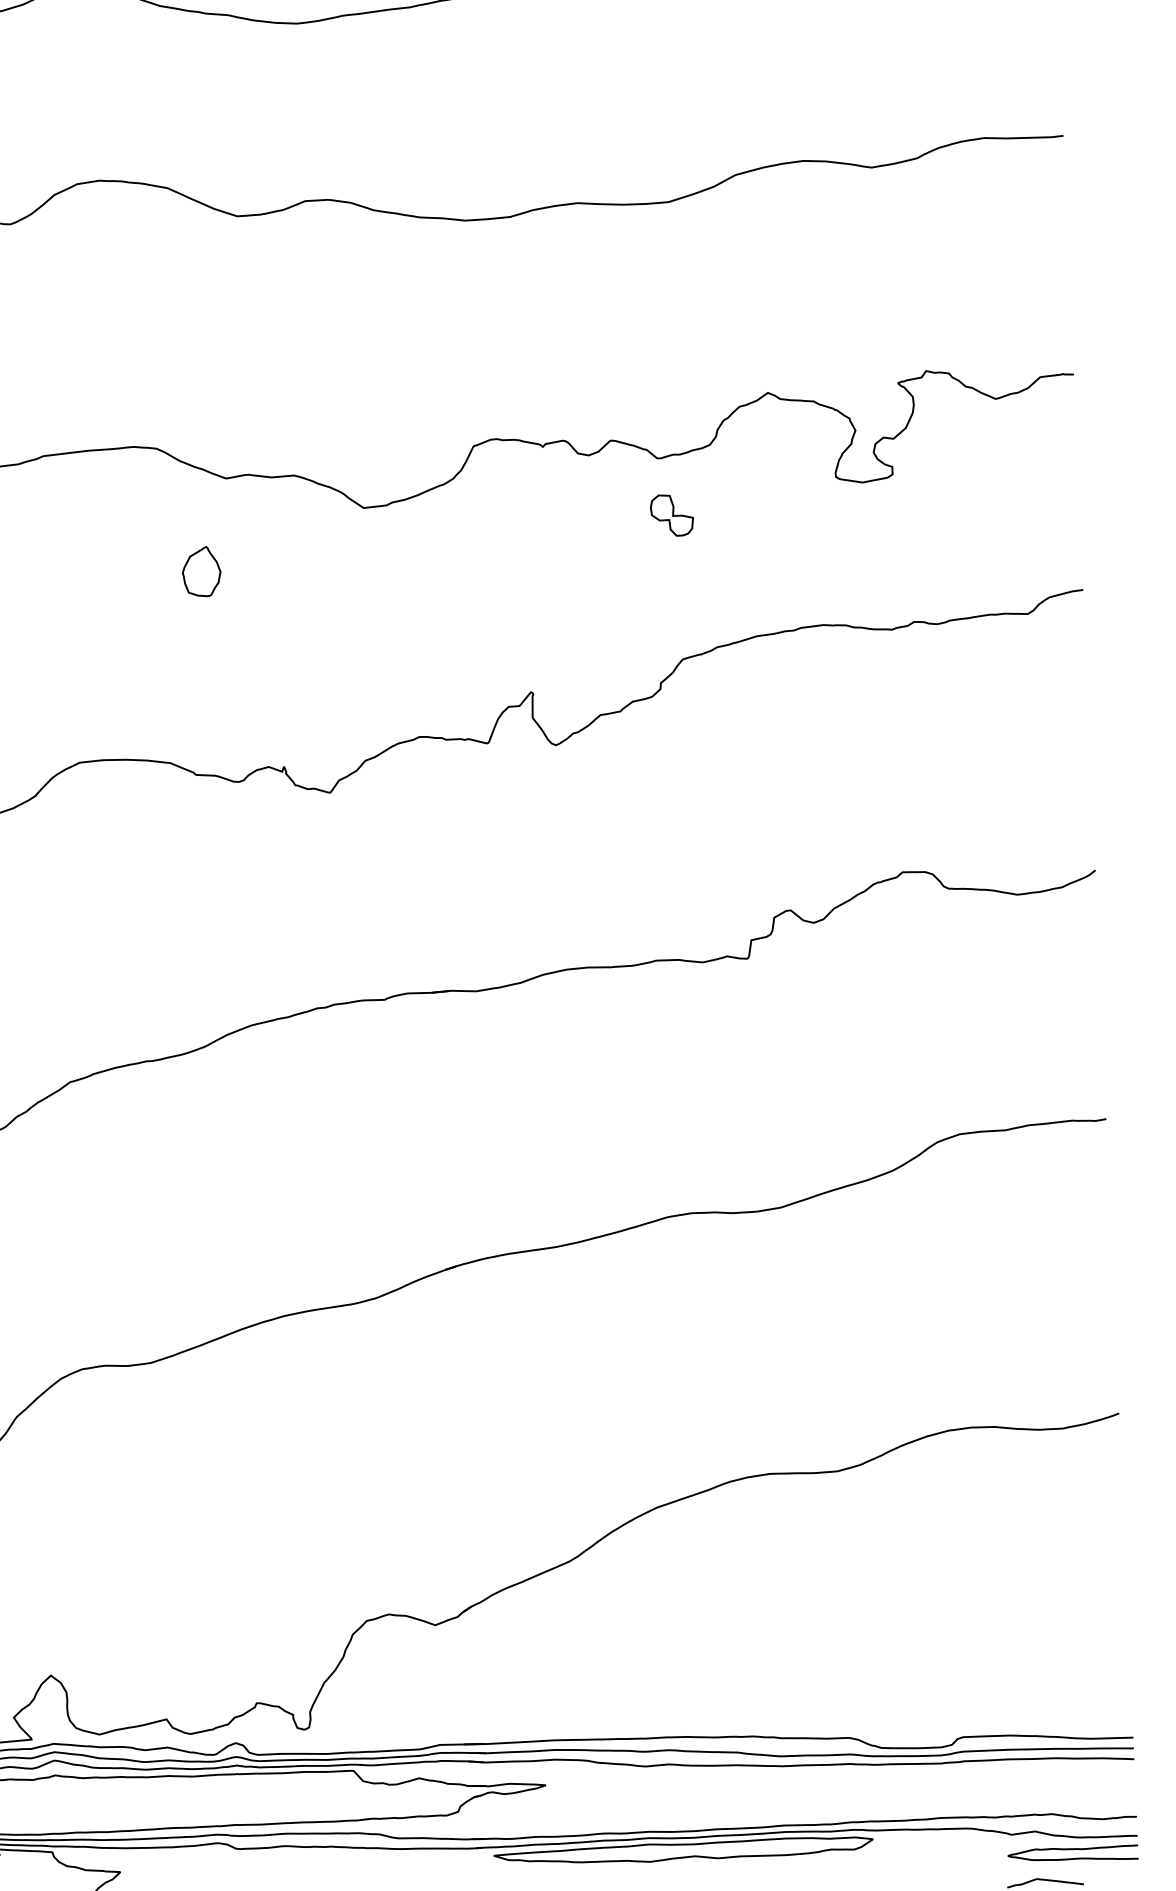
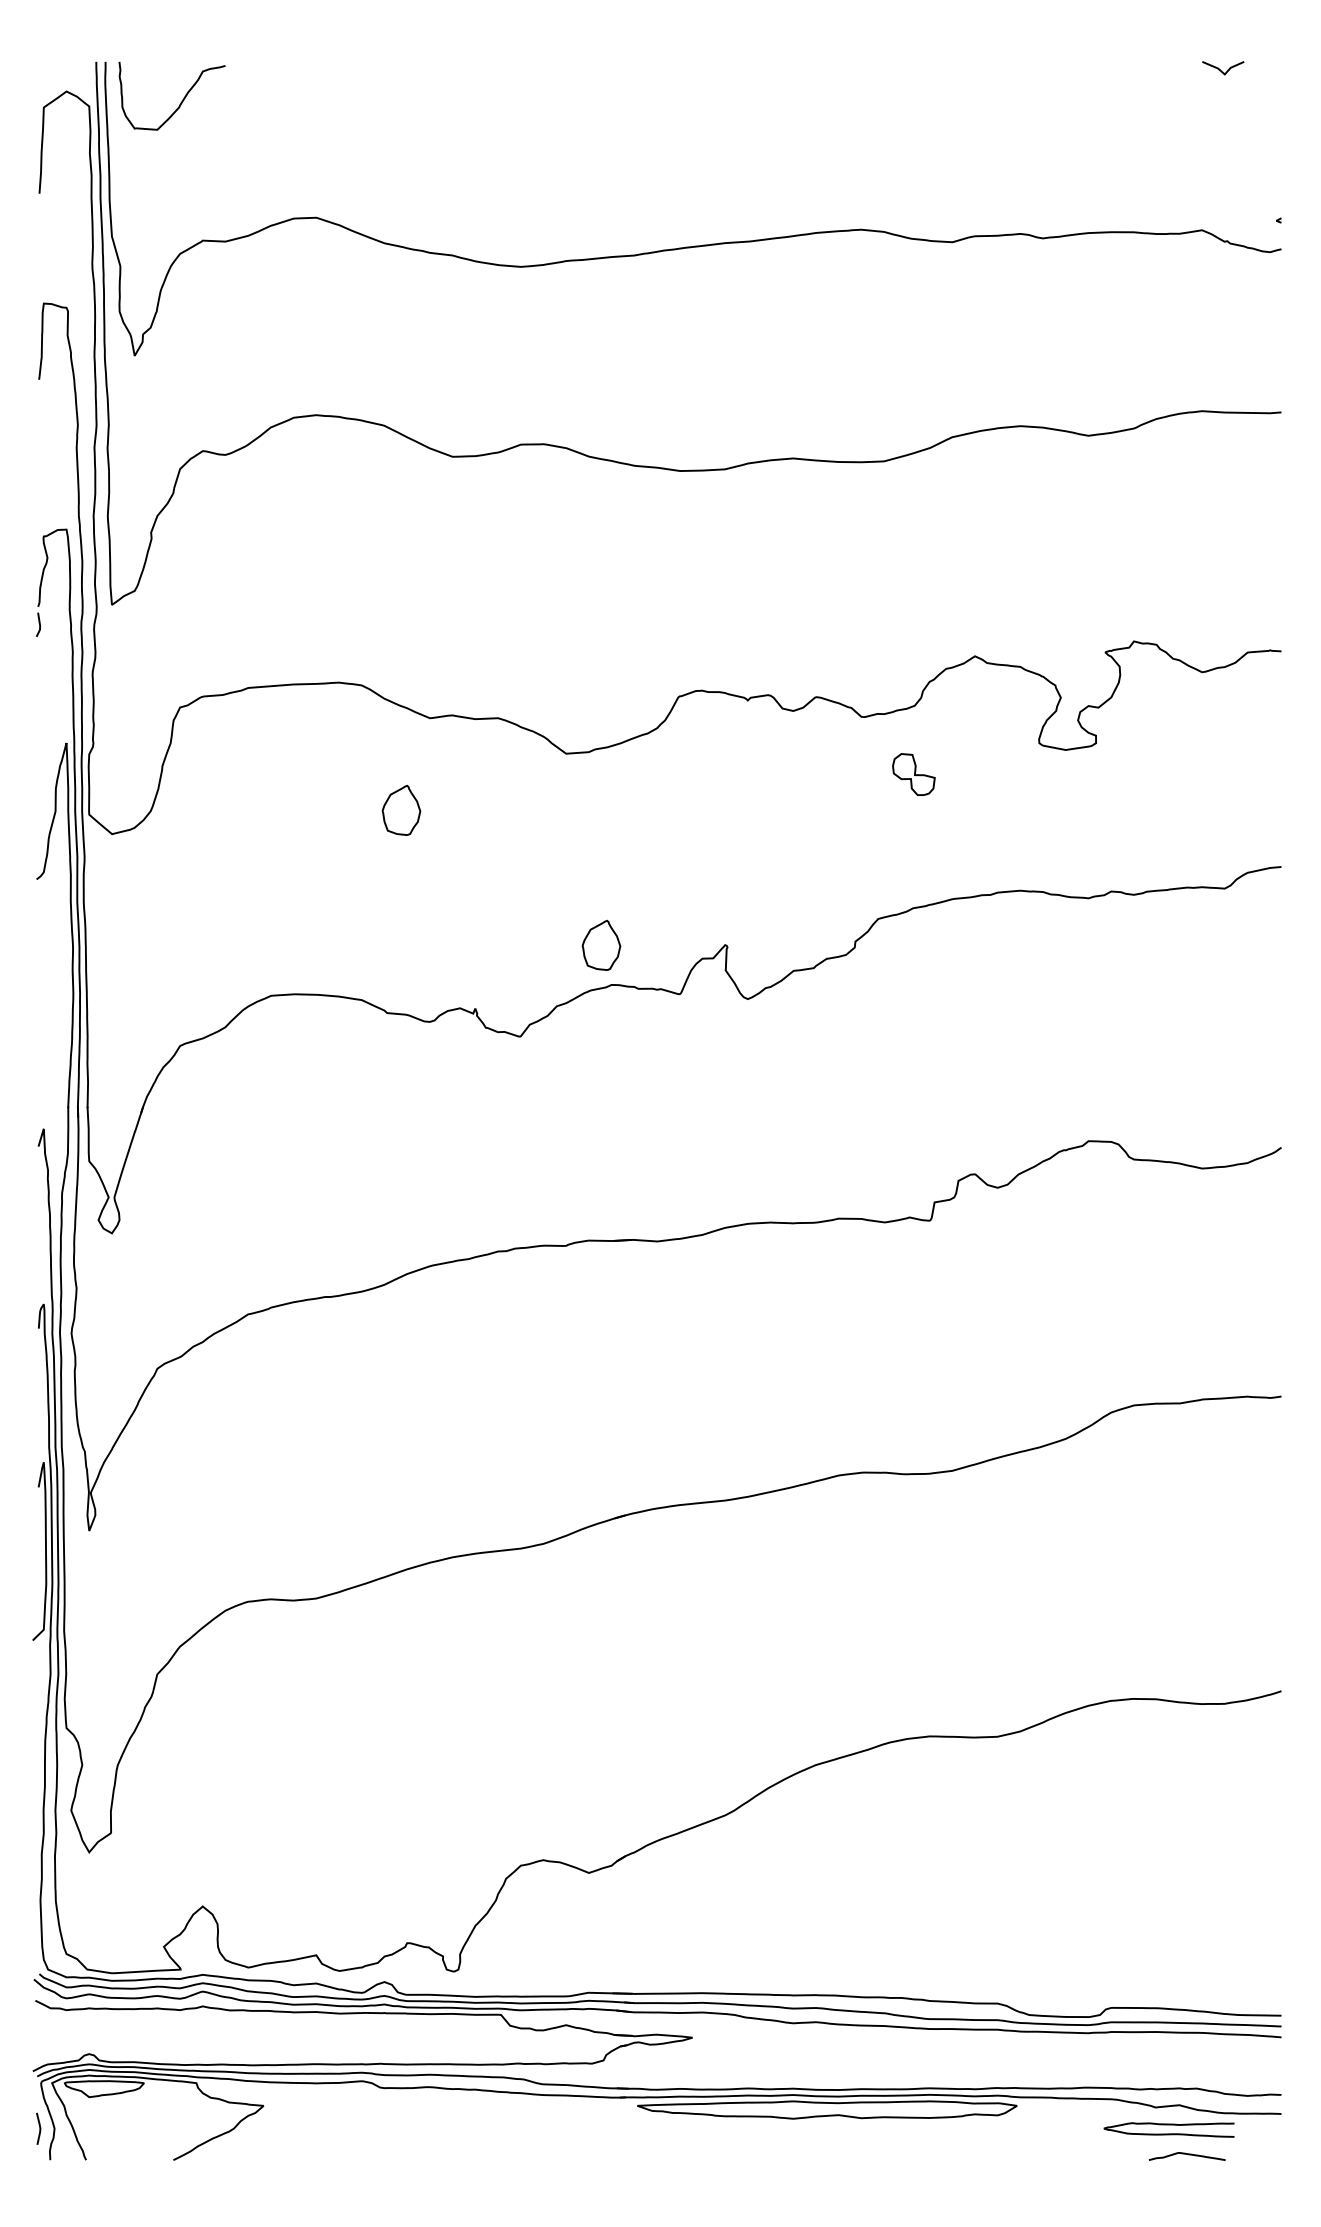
part: (671, 515) -> (913, 774), moved
part: (407, 697) -> (601, 944), added
curve: (1072, 1850) -> (1168, 2125), moved

